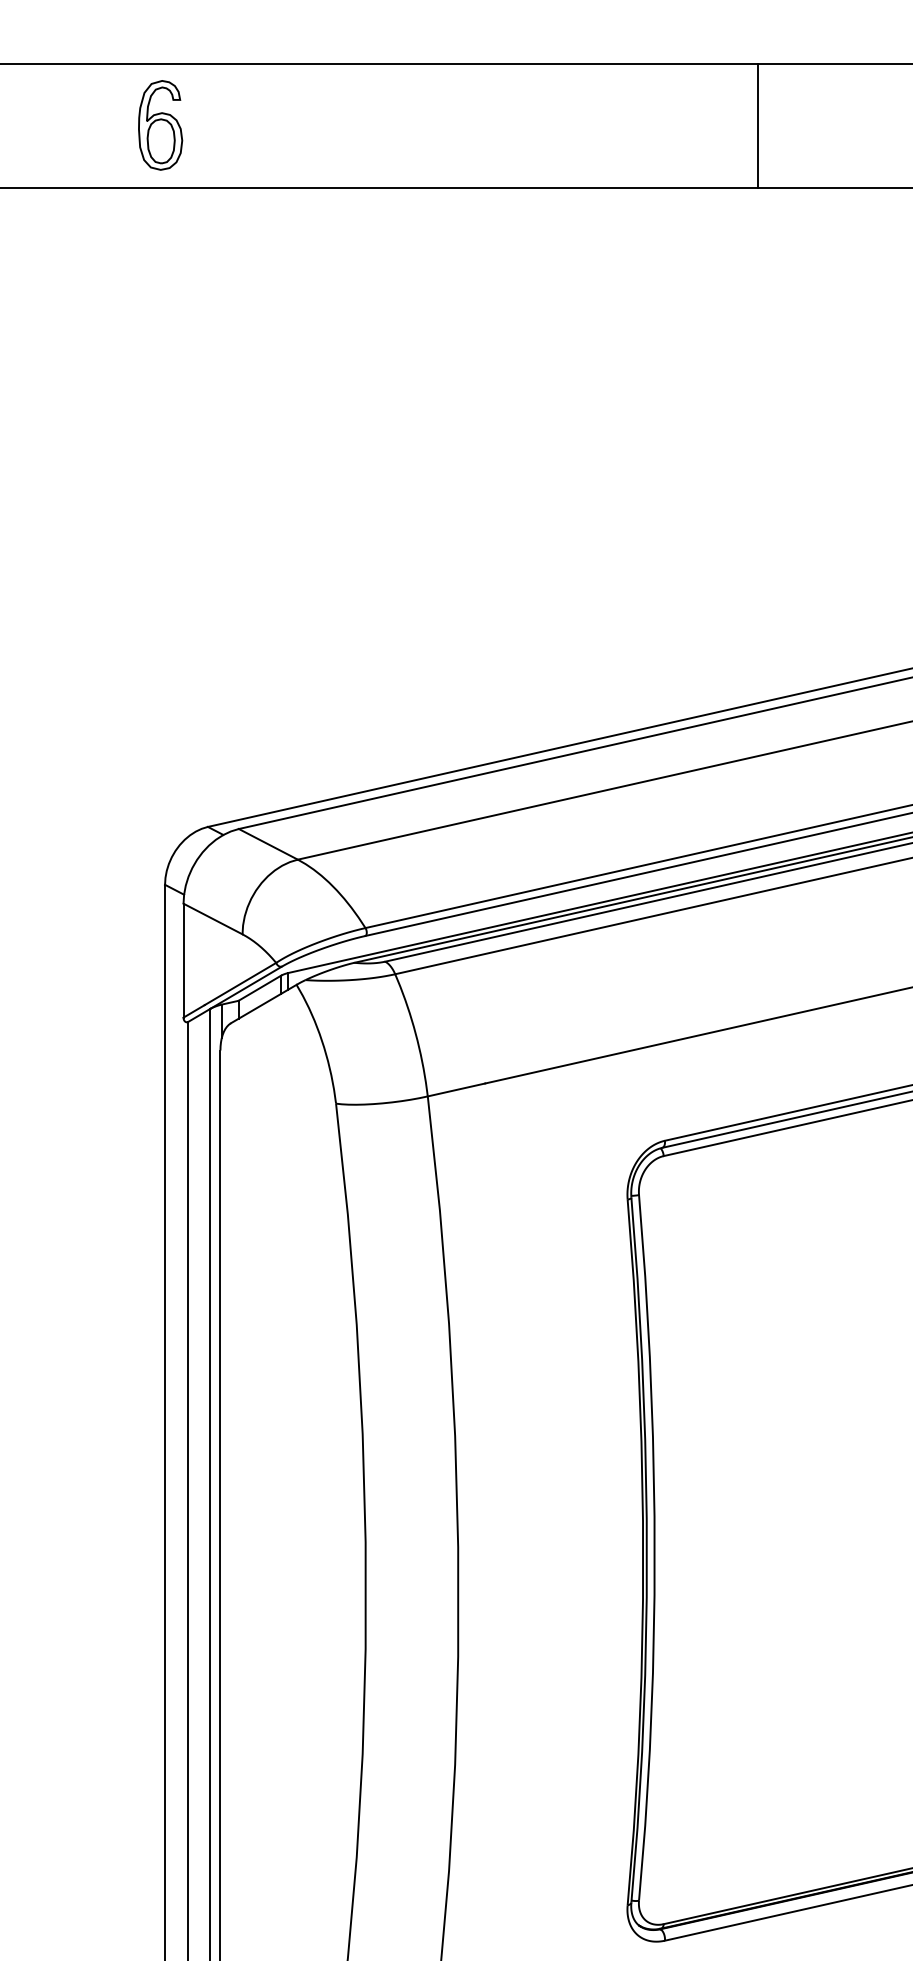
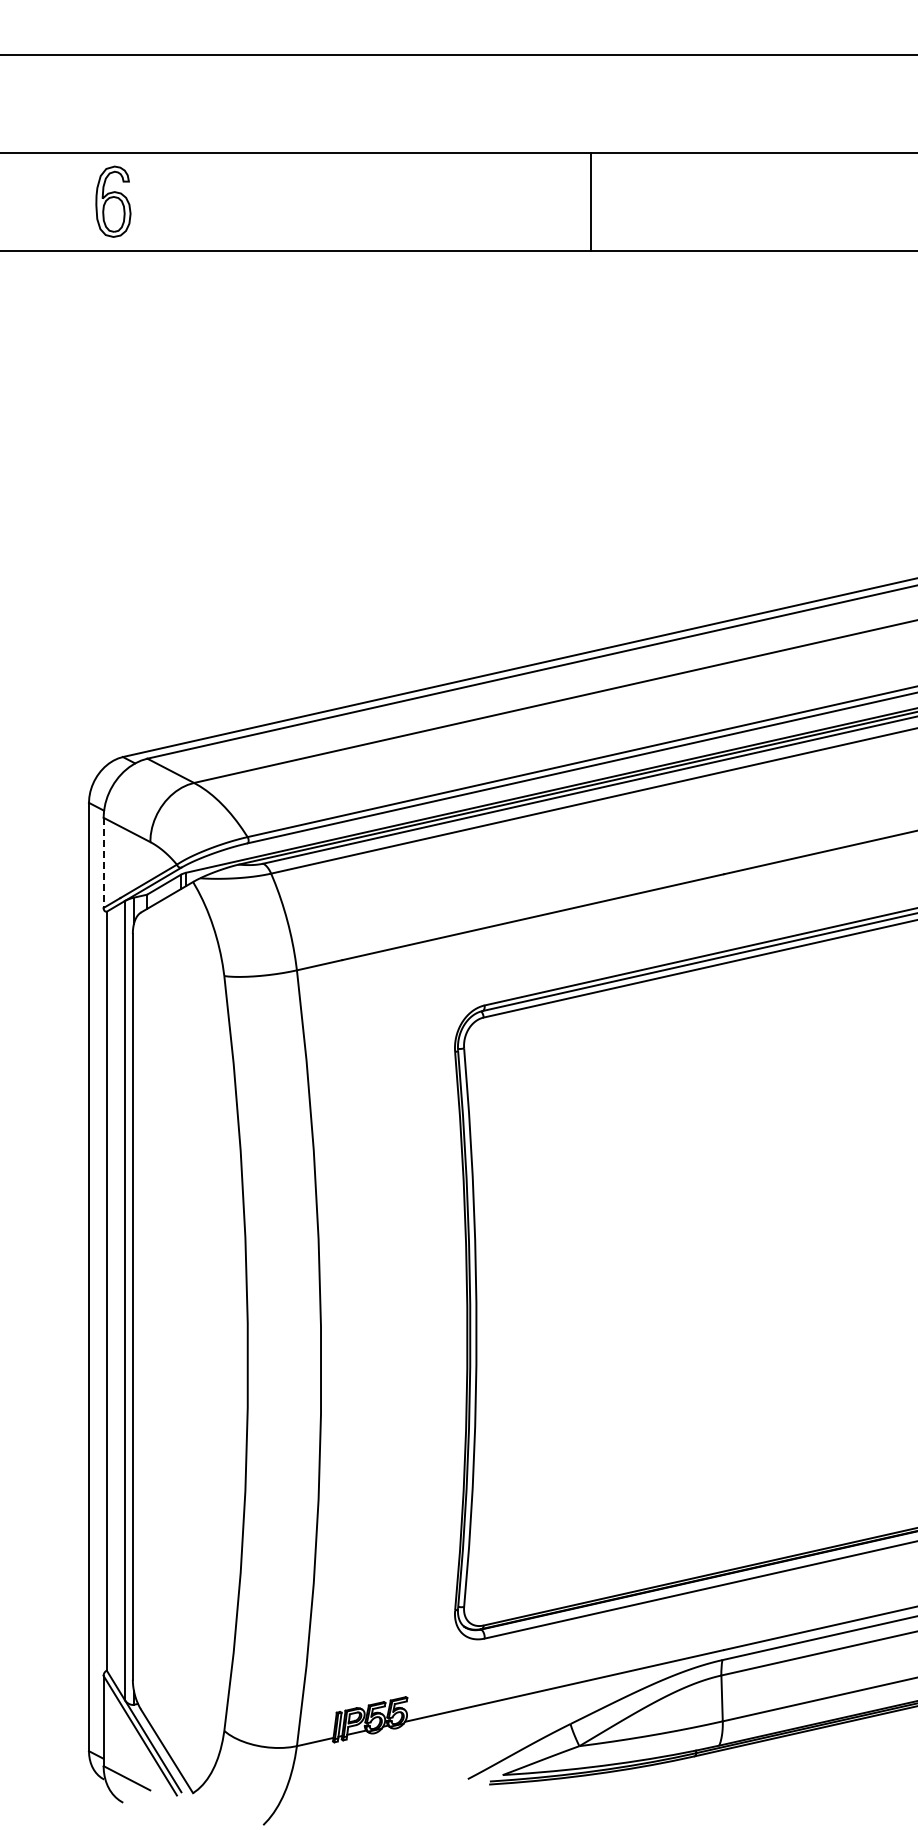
part: (160, 125) -> (113, 201), moved
line: (758, 126) -> (591, 202), moved
line: (183, 961) -> (103, 863), solid -> dashed

